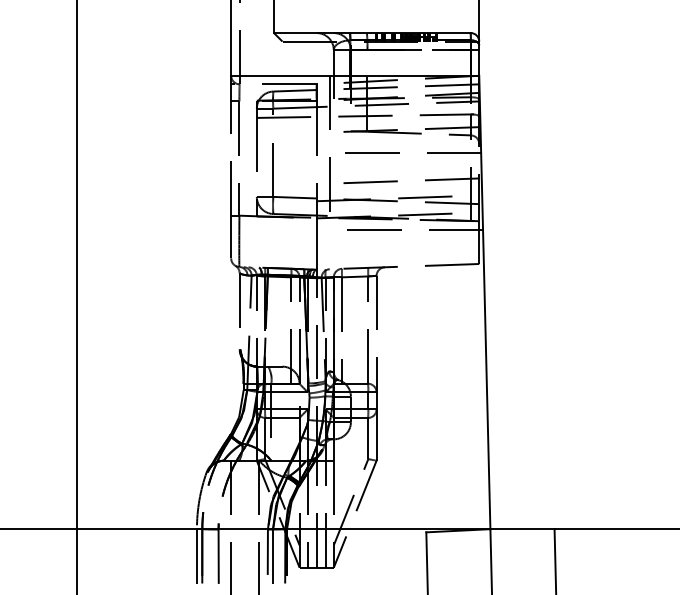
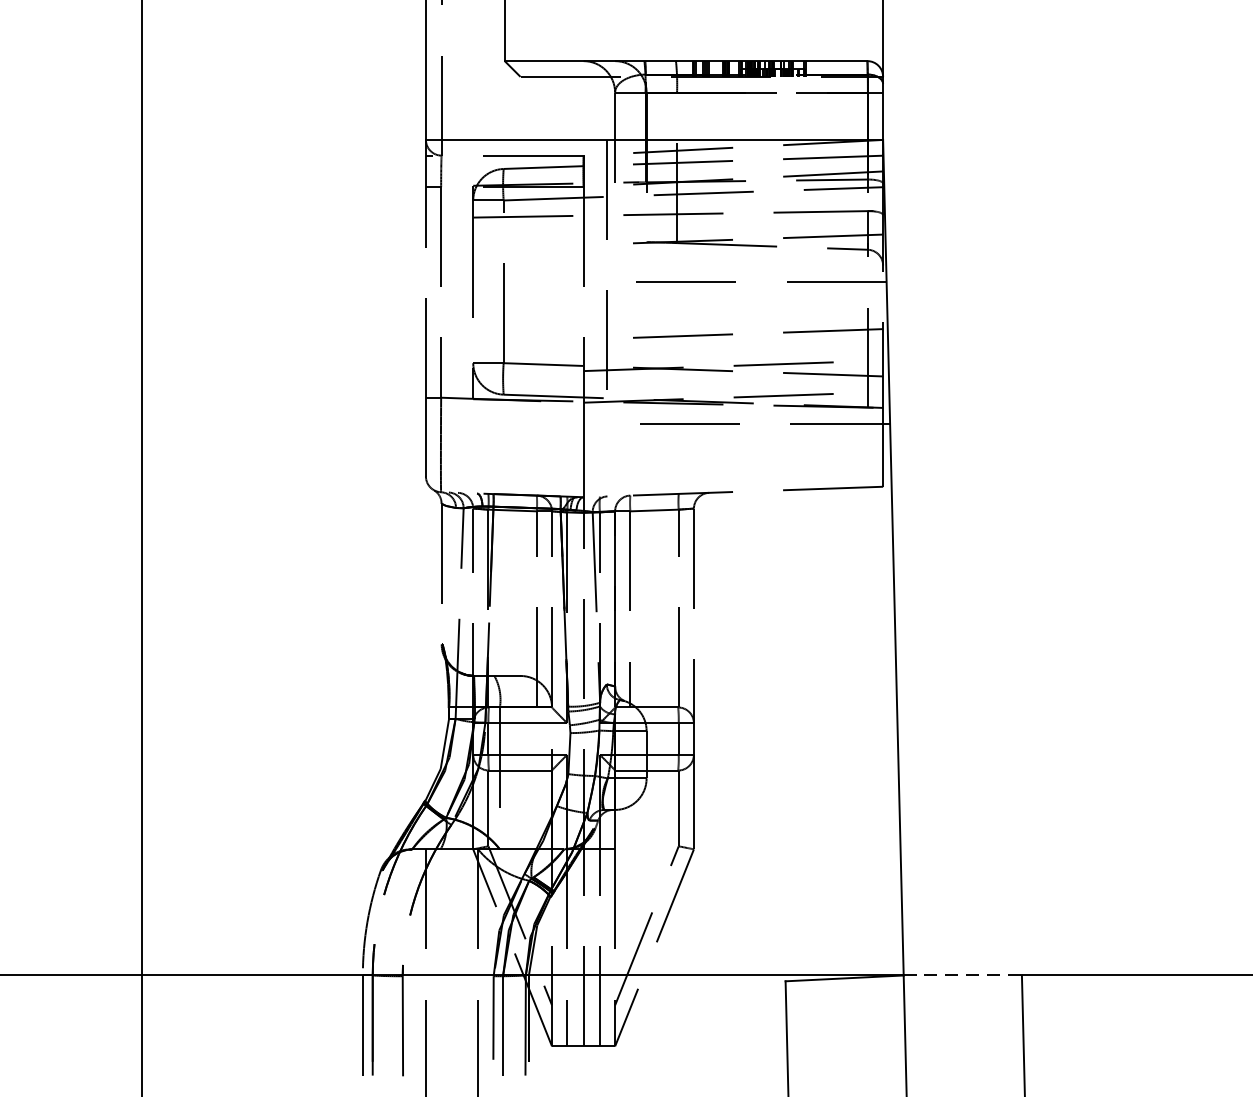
line: (522, 529) -> (962, 976), solid -> dashed

